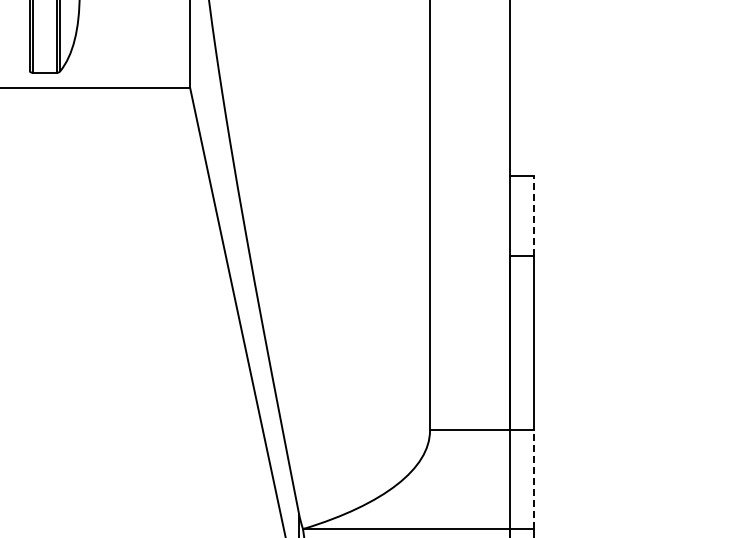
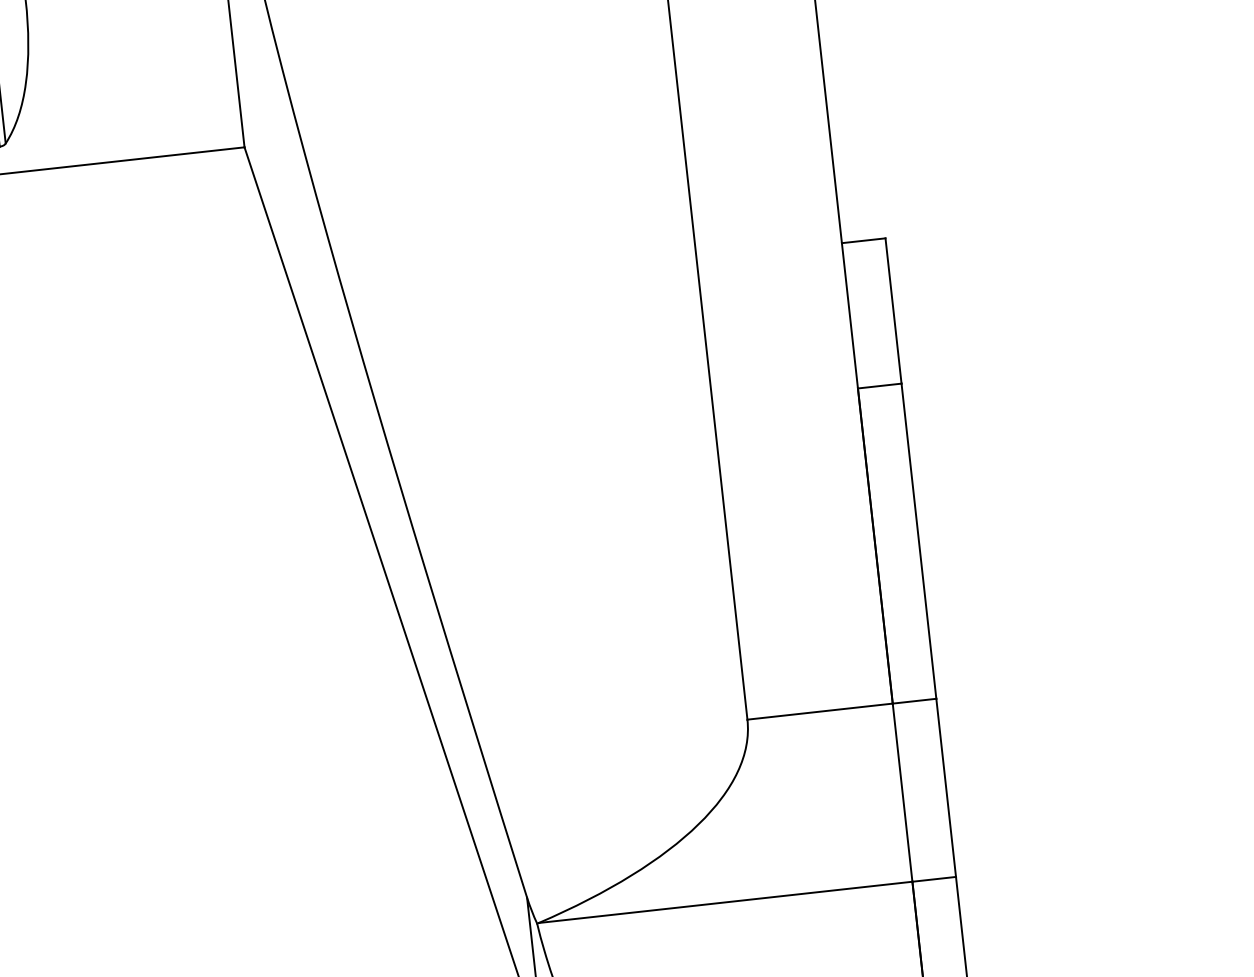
line: (534, 215) -> (893, 309), dashed -> solid
line: (534, 479) -> (946, 787), dashed -> solid

